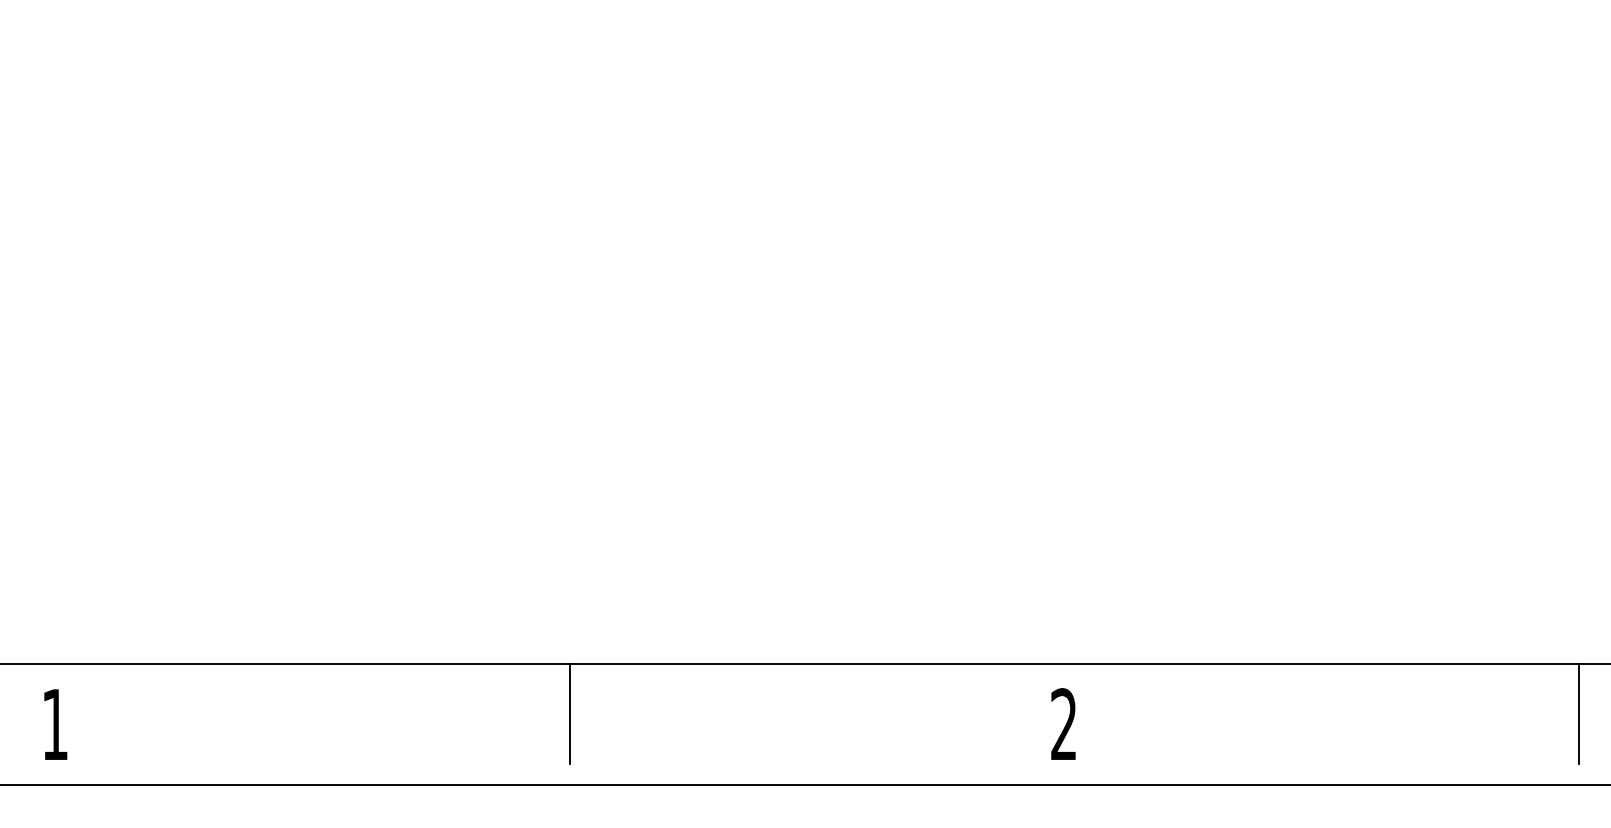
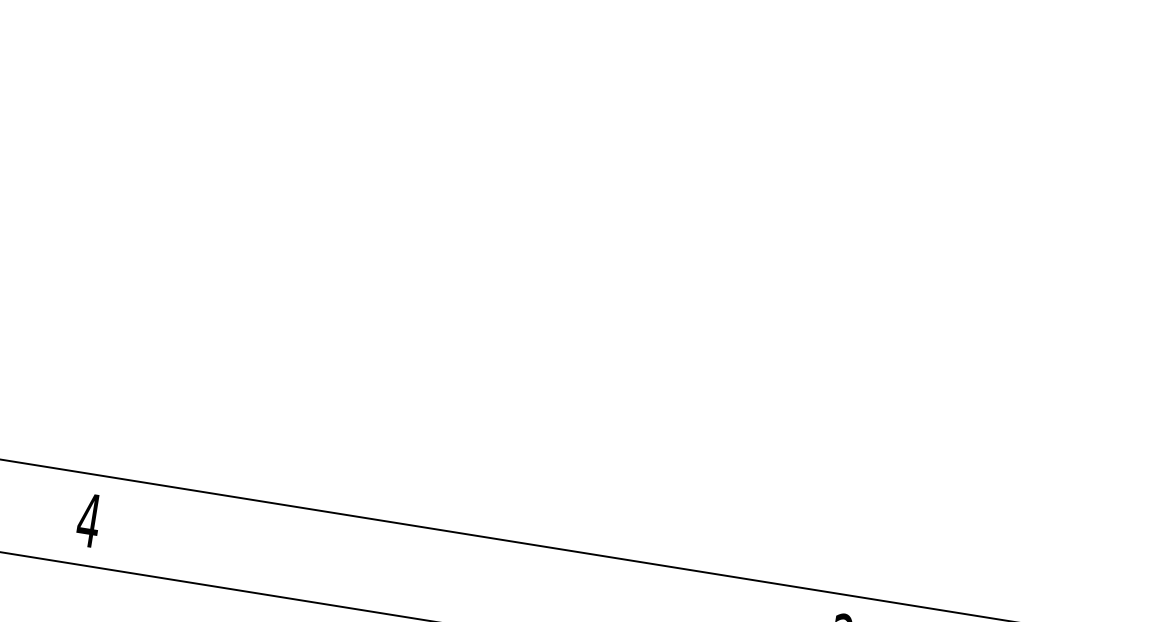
line: (570, 713) -> (474, 573), removed
text: (55, 724) -> (89, 520), 1 -> 4

